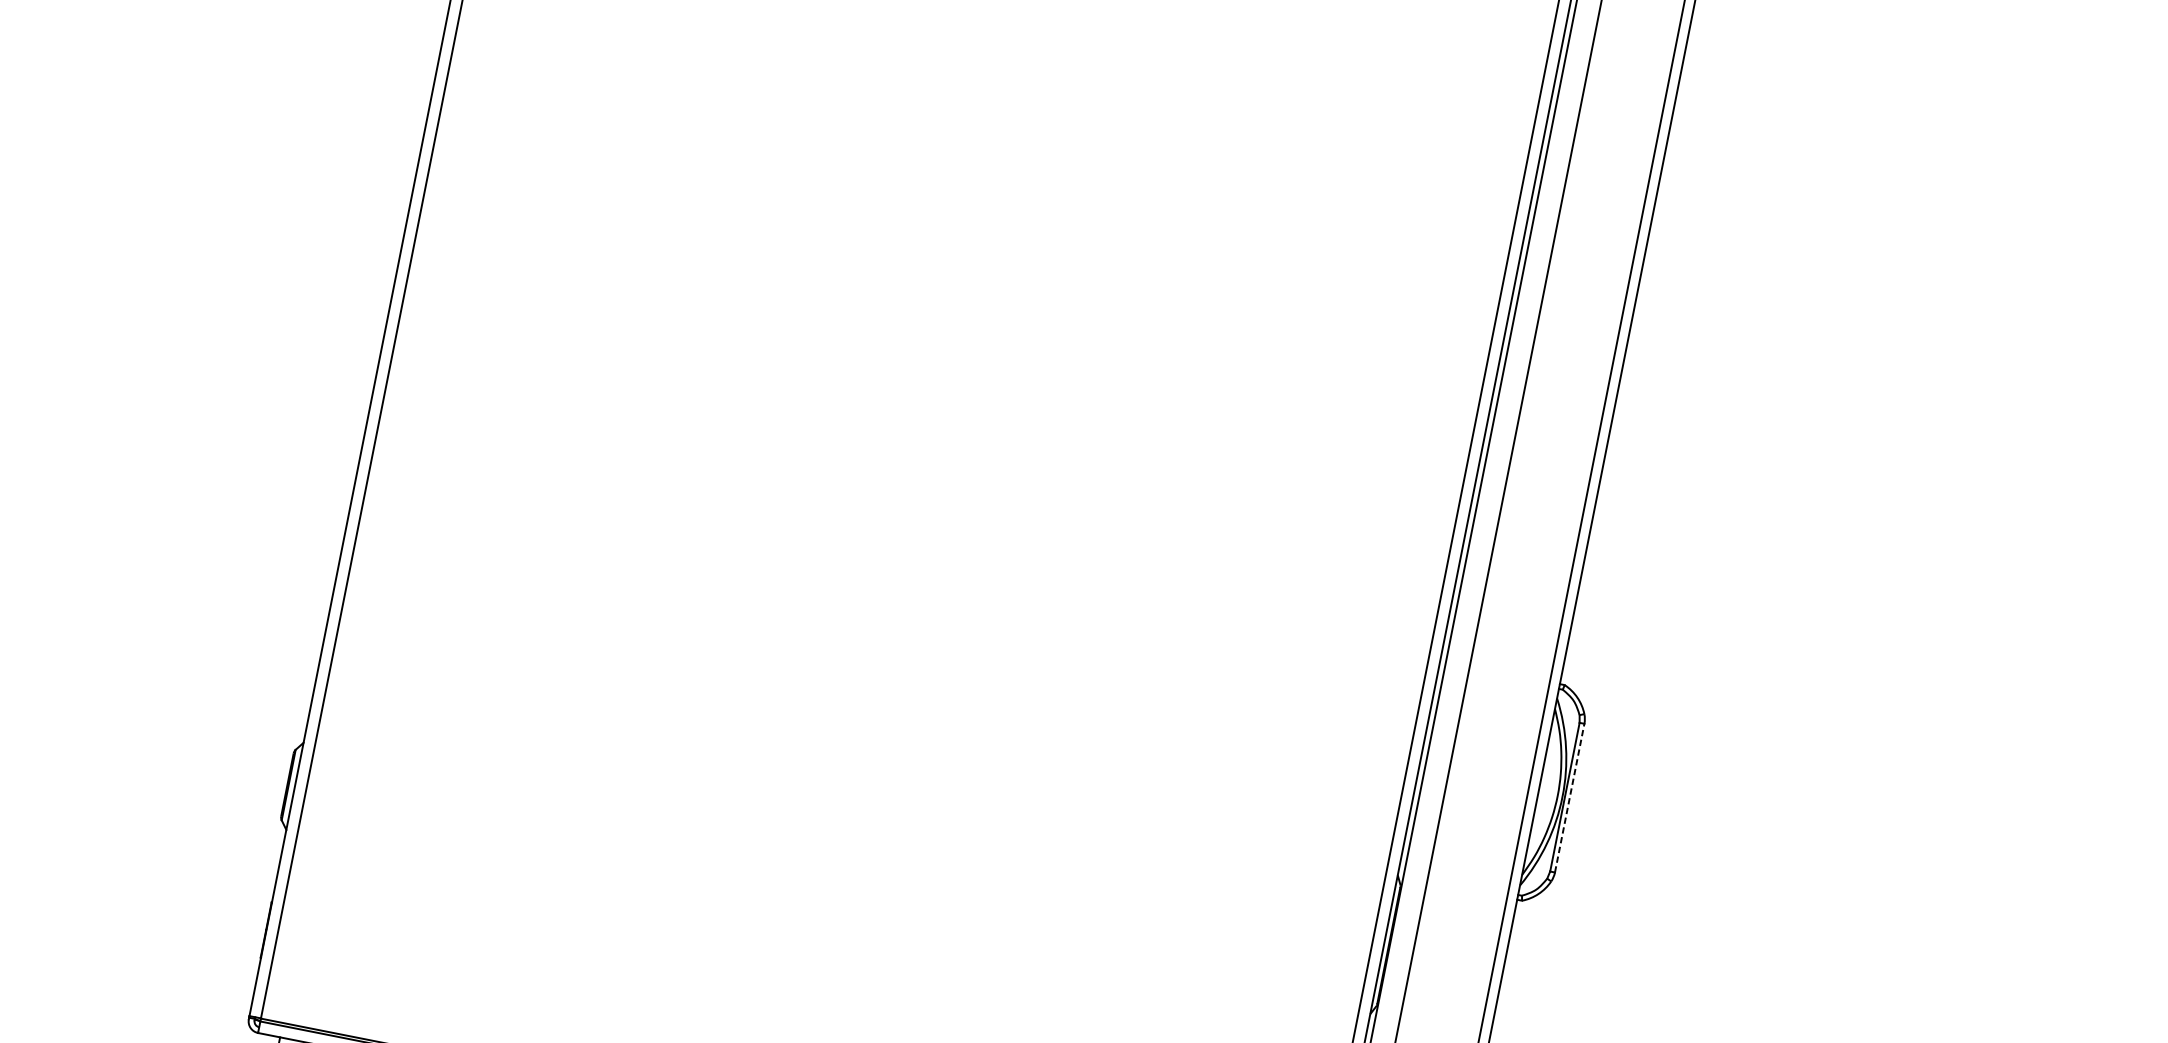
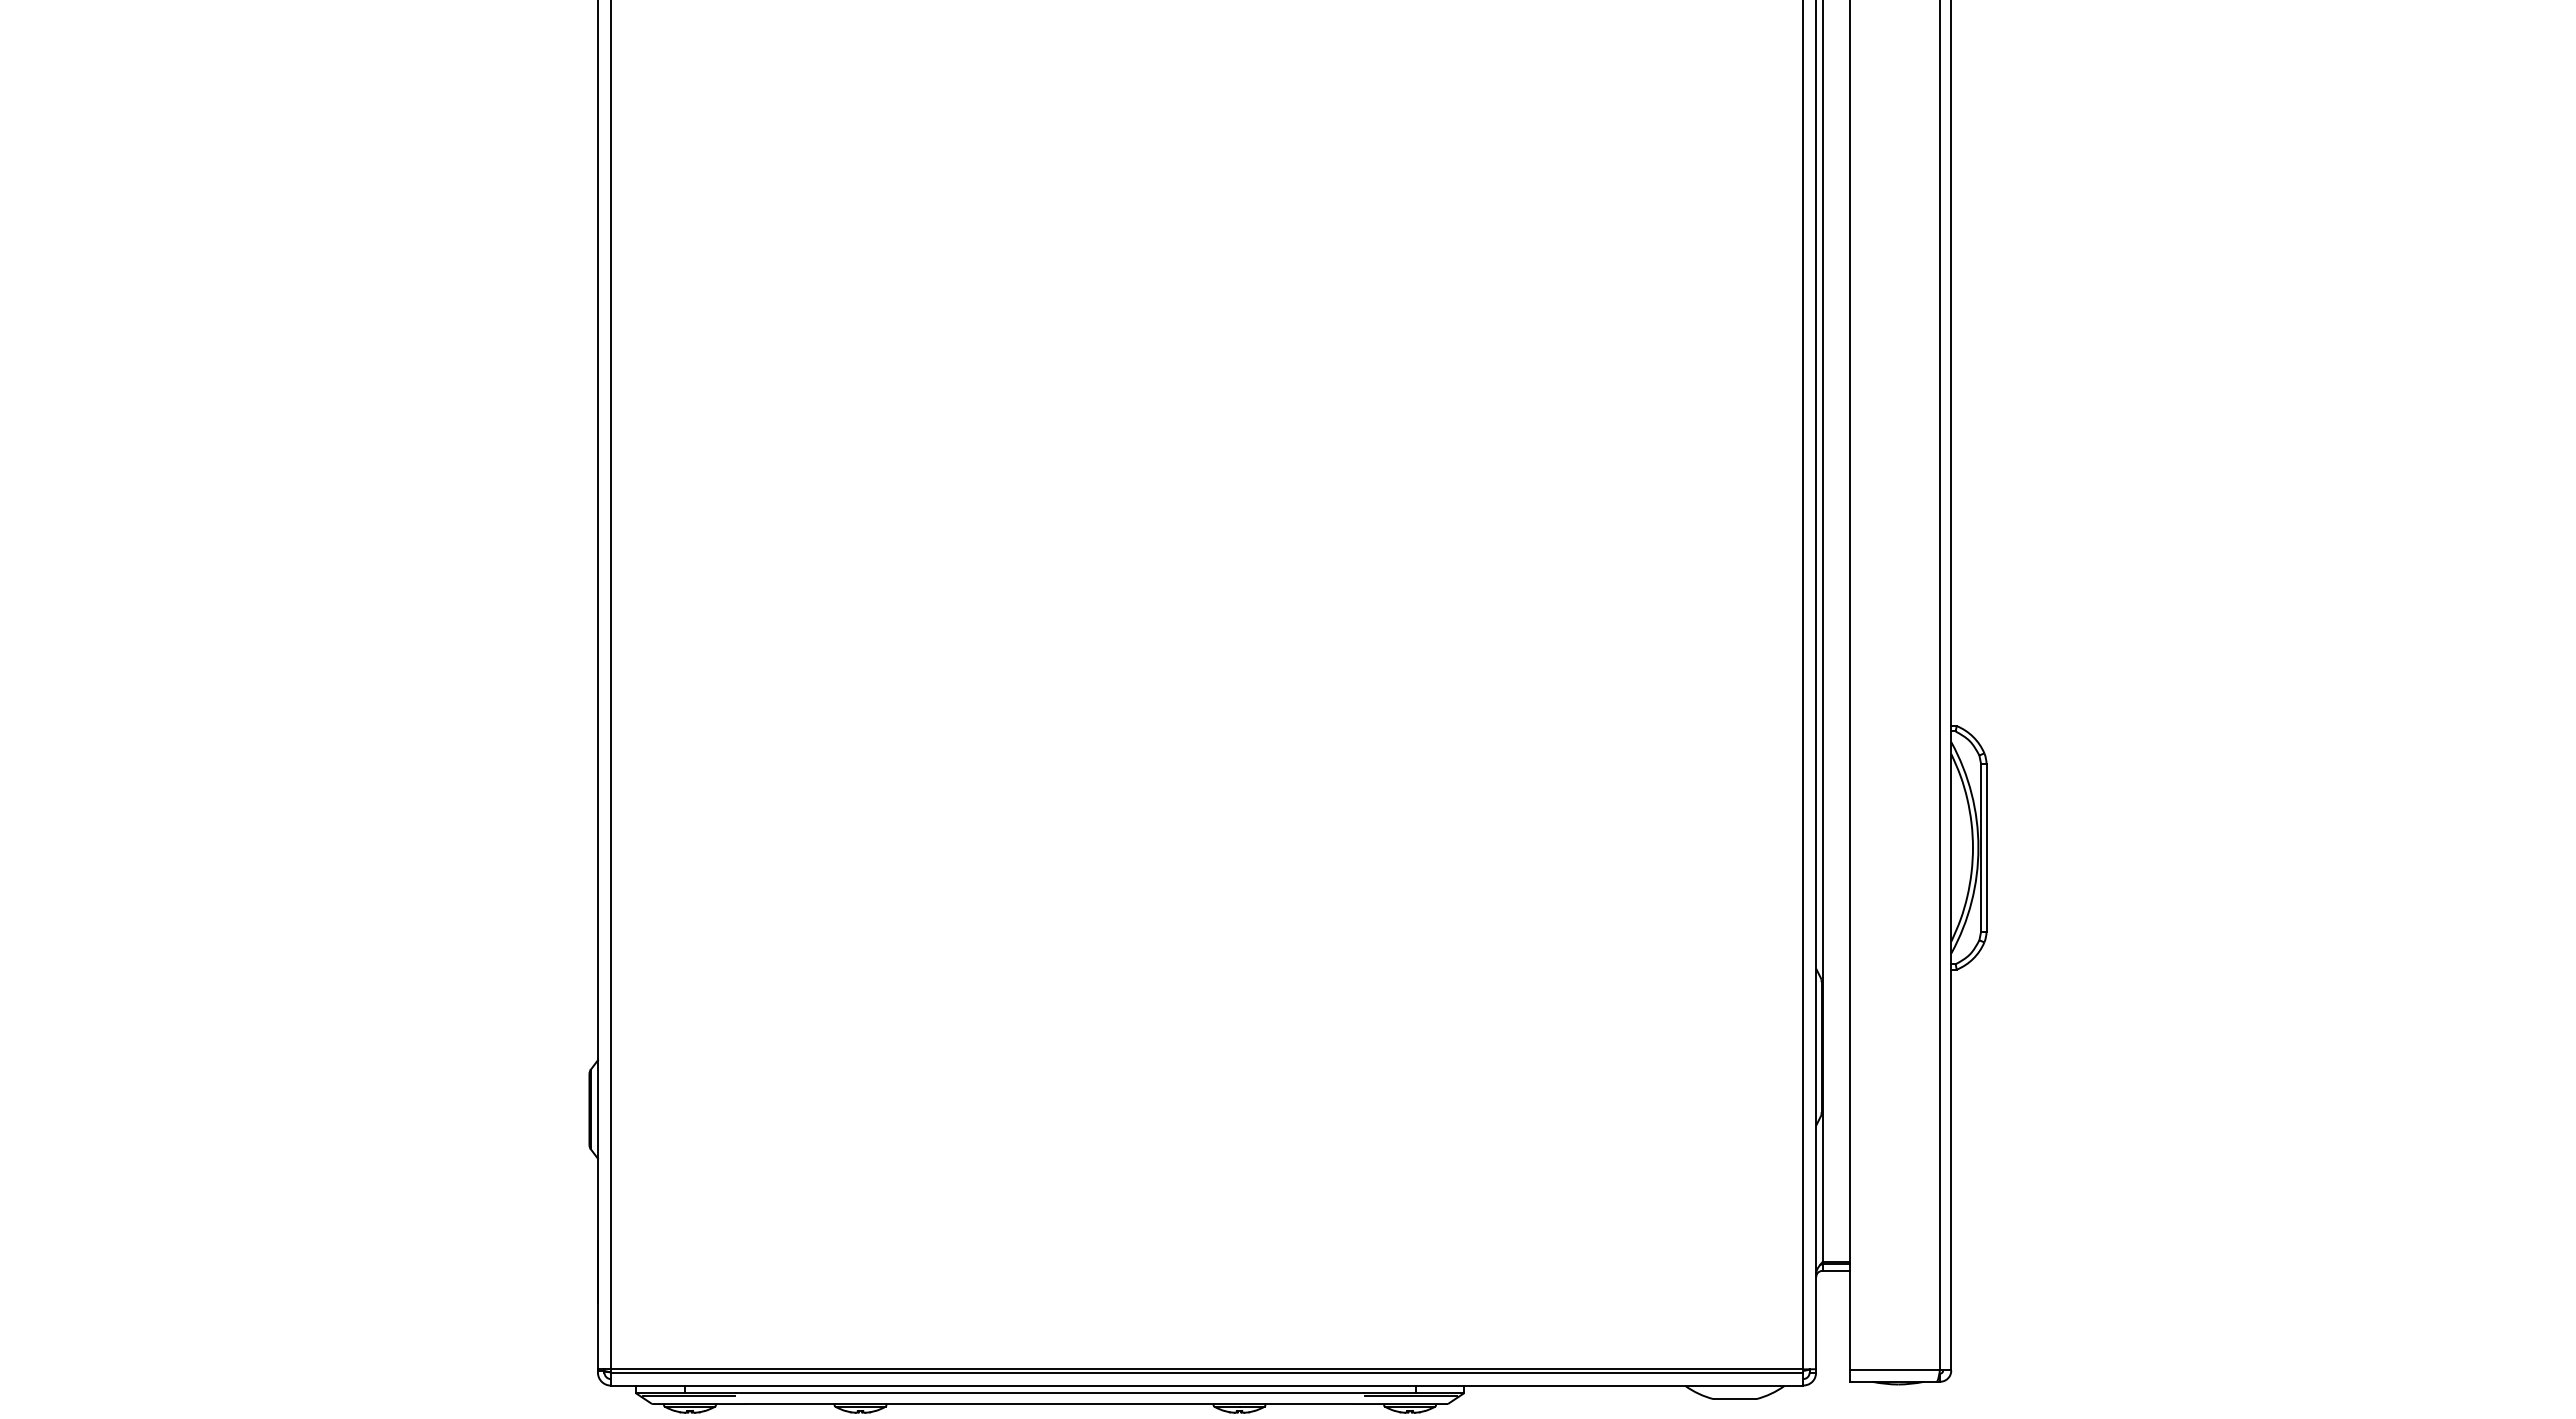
line: (1569, 797) -> (1986, 847), dashed -> solid

